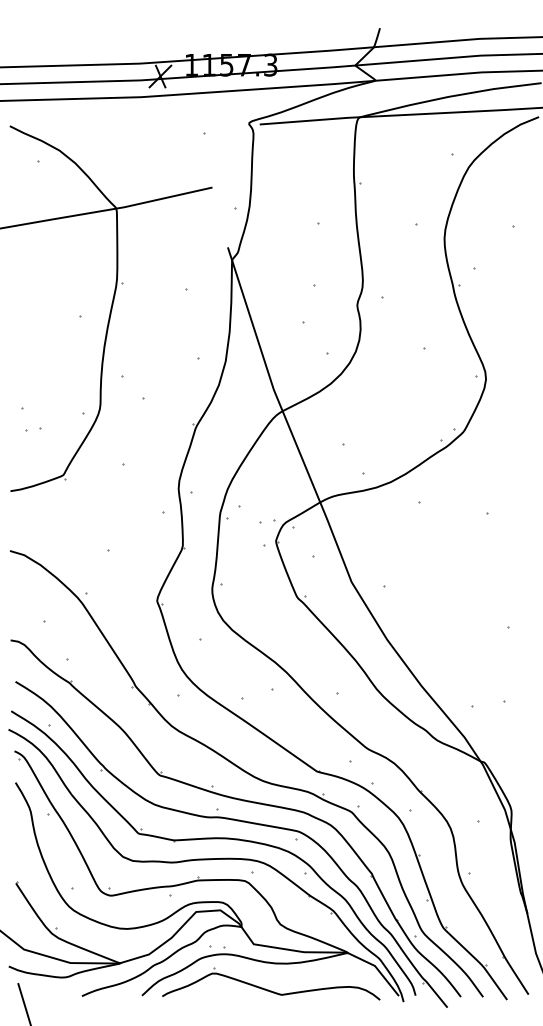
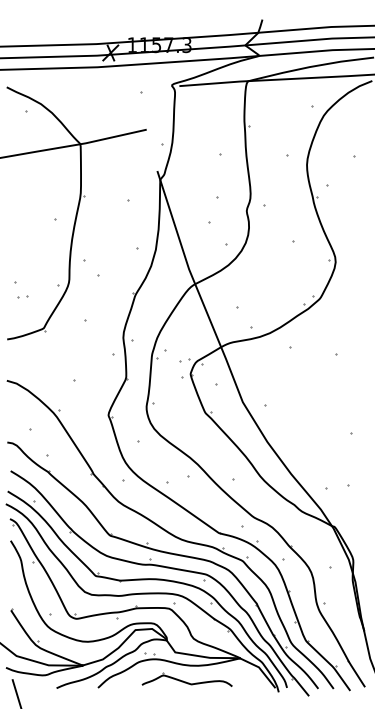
part: (270, 983) -> (186, 679), size x0.6

